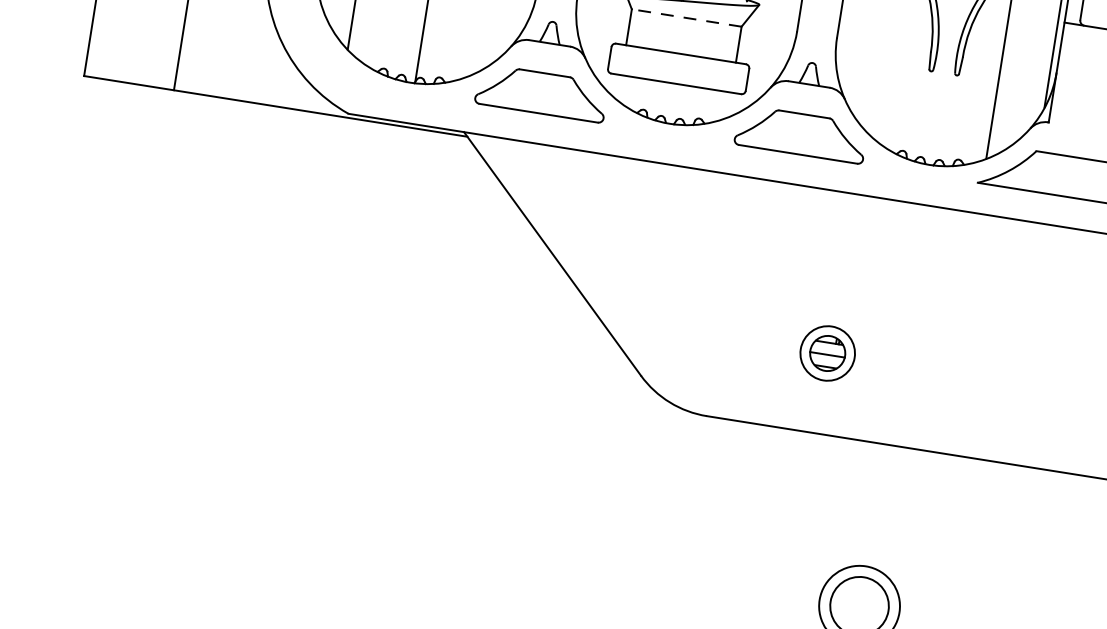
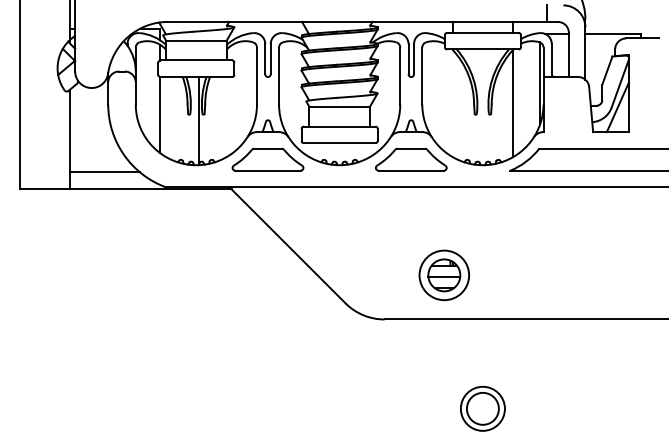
line: (686, 17) -> (339, 106), dashed -> solid
line: (242, 67) -> (104, 171), added
part: (826, 353) -> (443, 275), size x1.67

